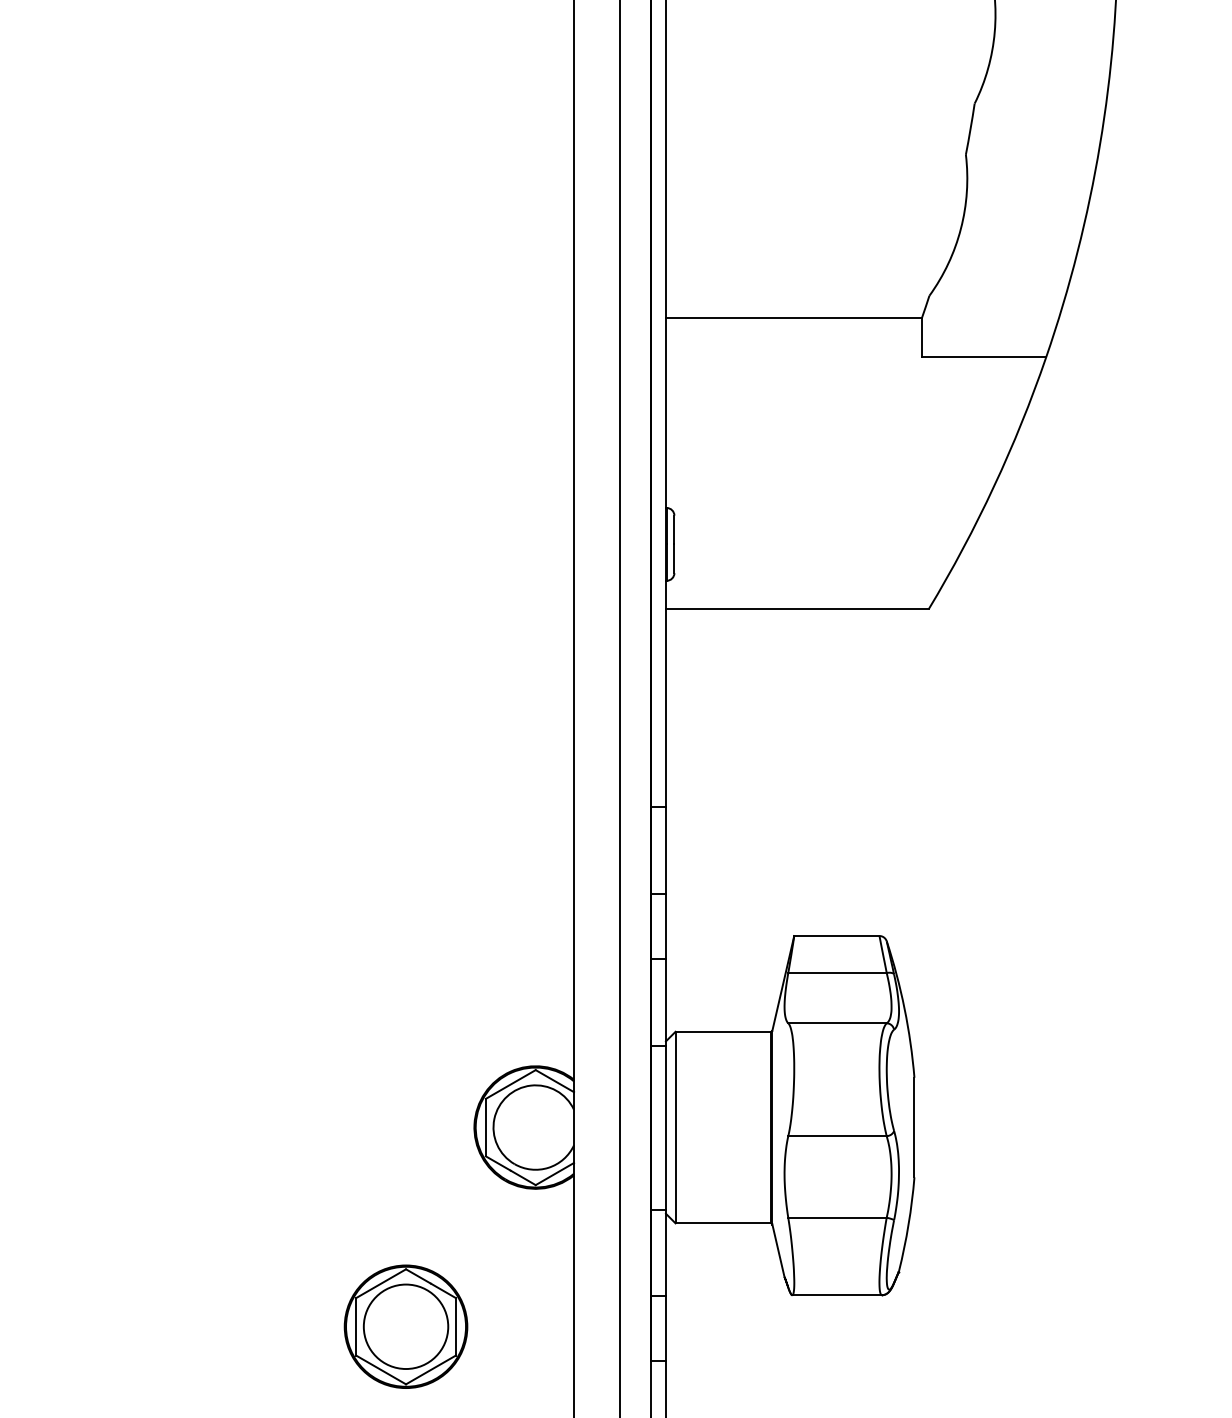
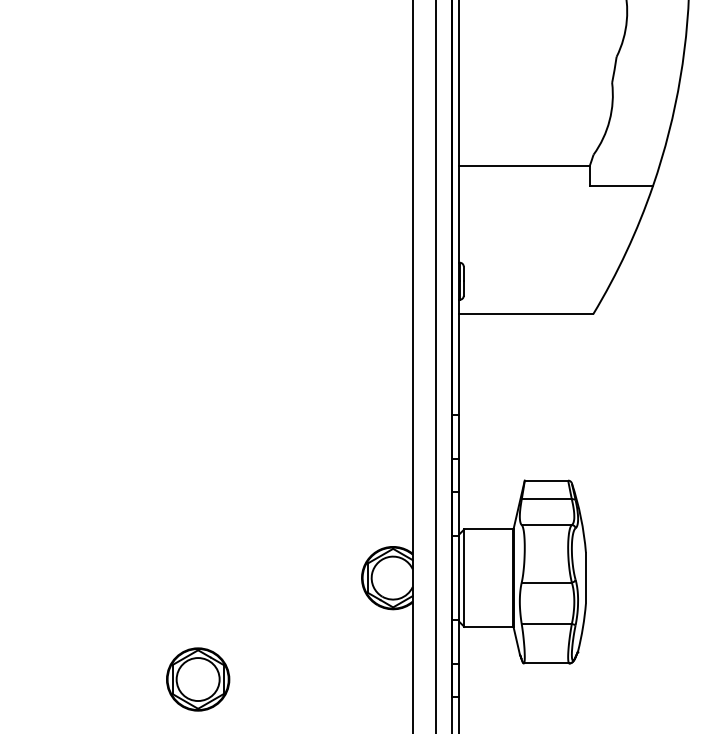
part: (406, 1326) -> (198, 679), moved

